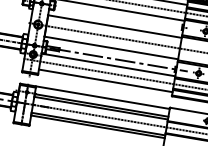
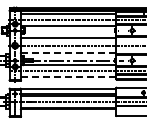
line: (111, 48) -> (68, 53), solid -> dashed
line: (105, 80) -> (68, 76), solid -> dashed

